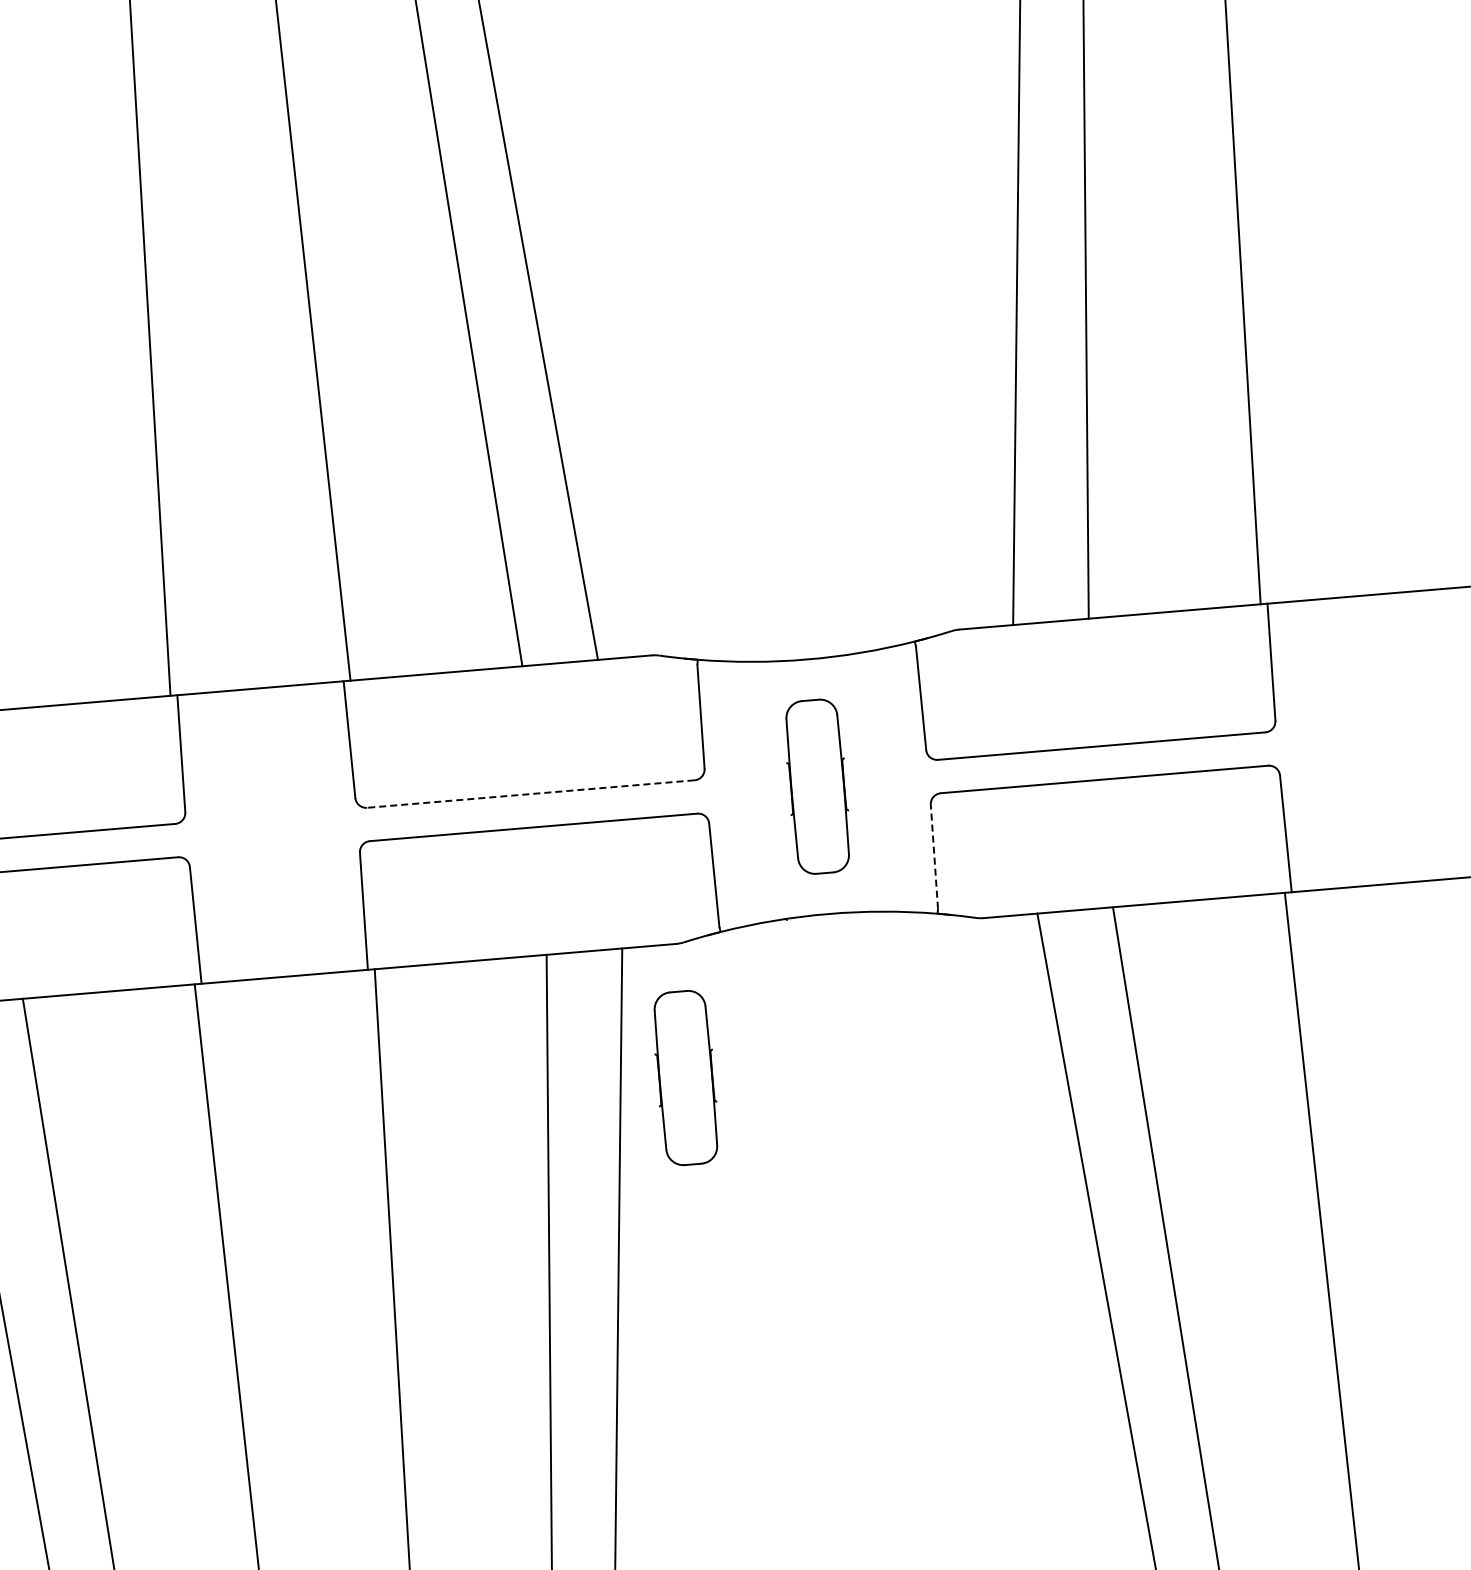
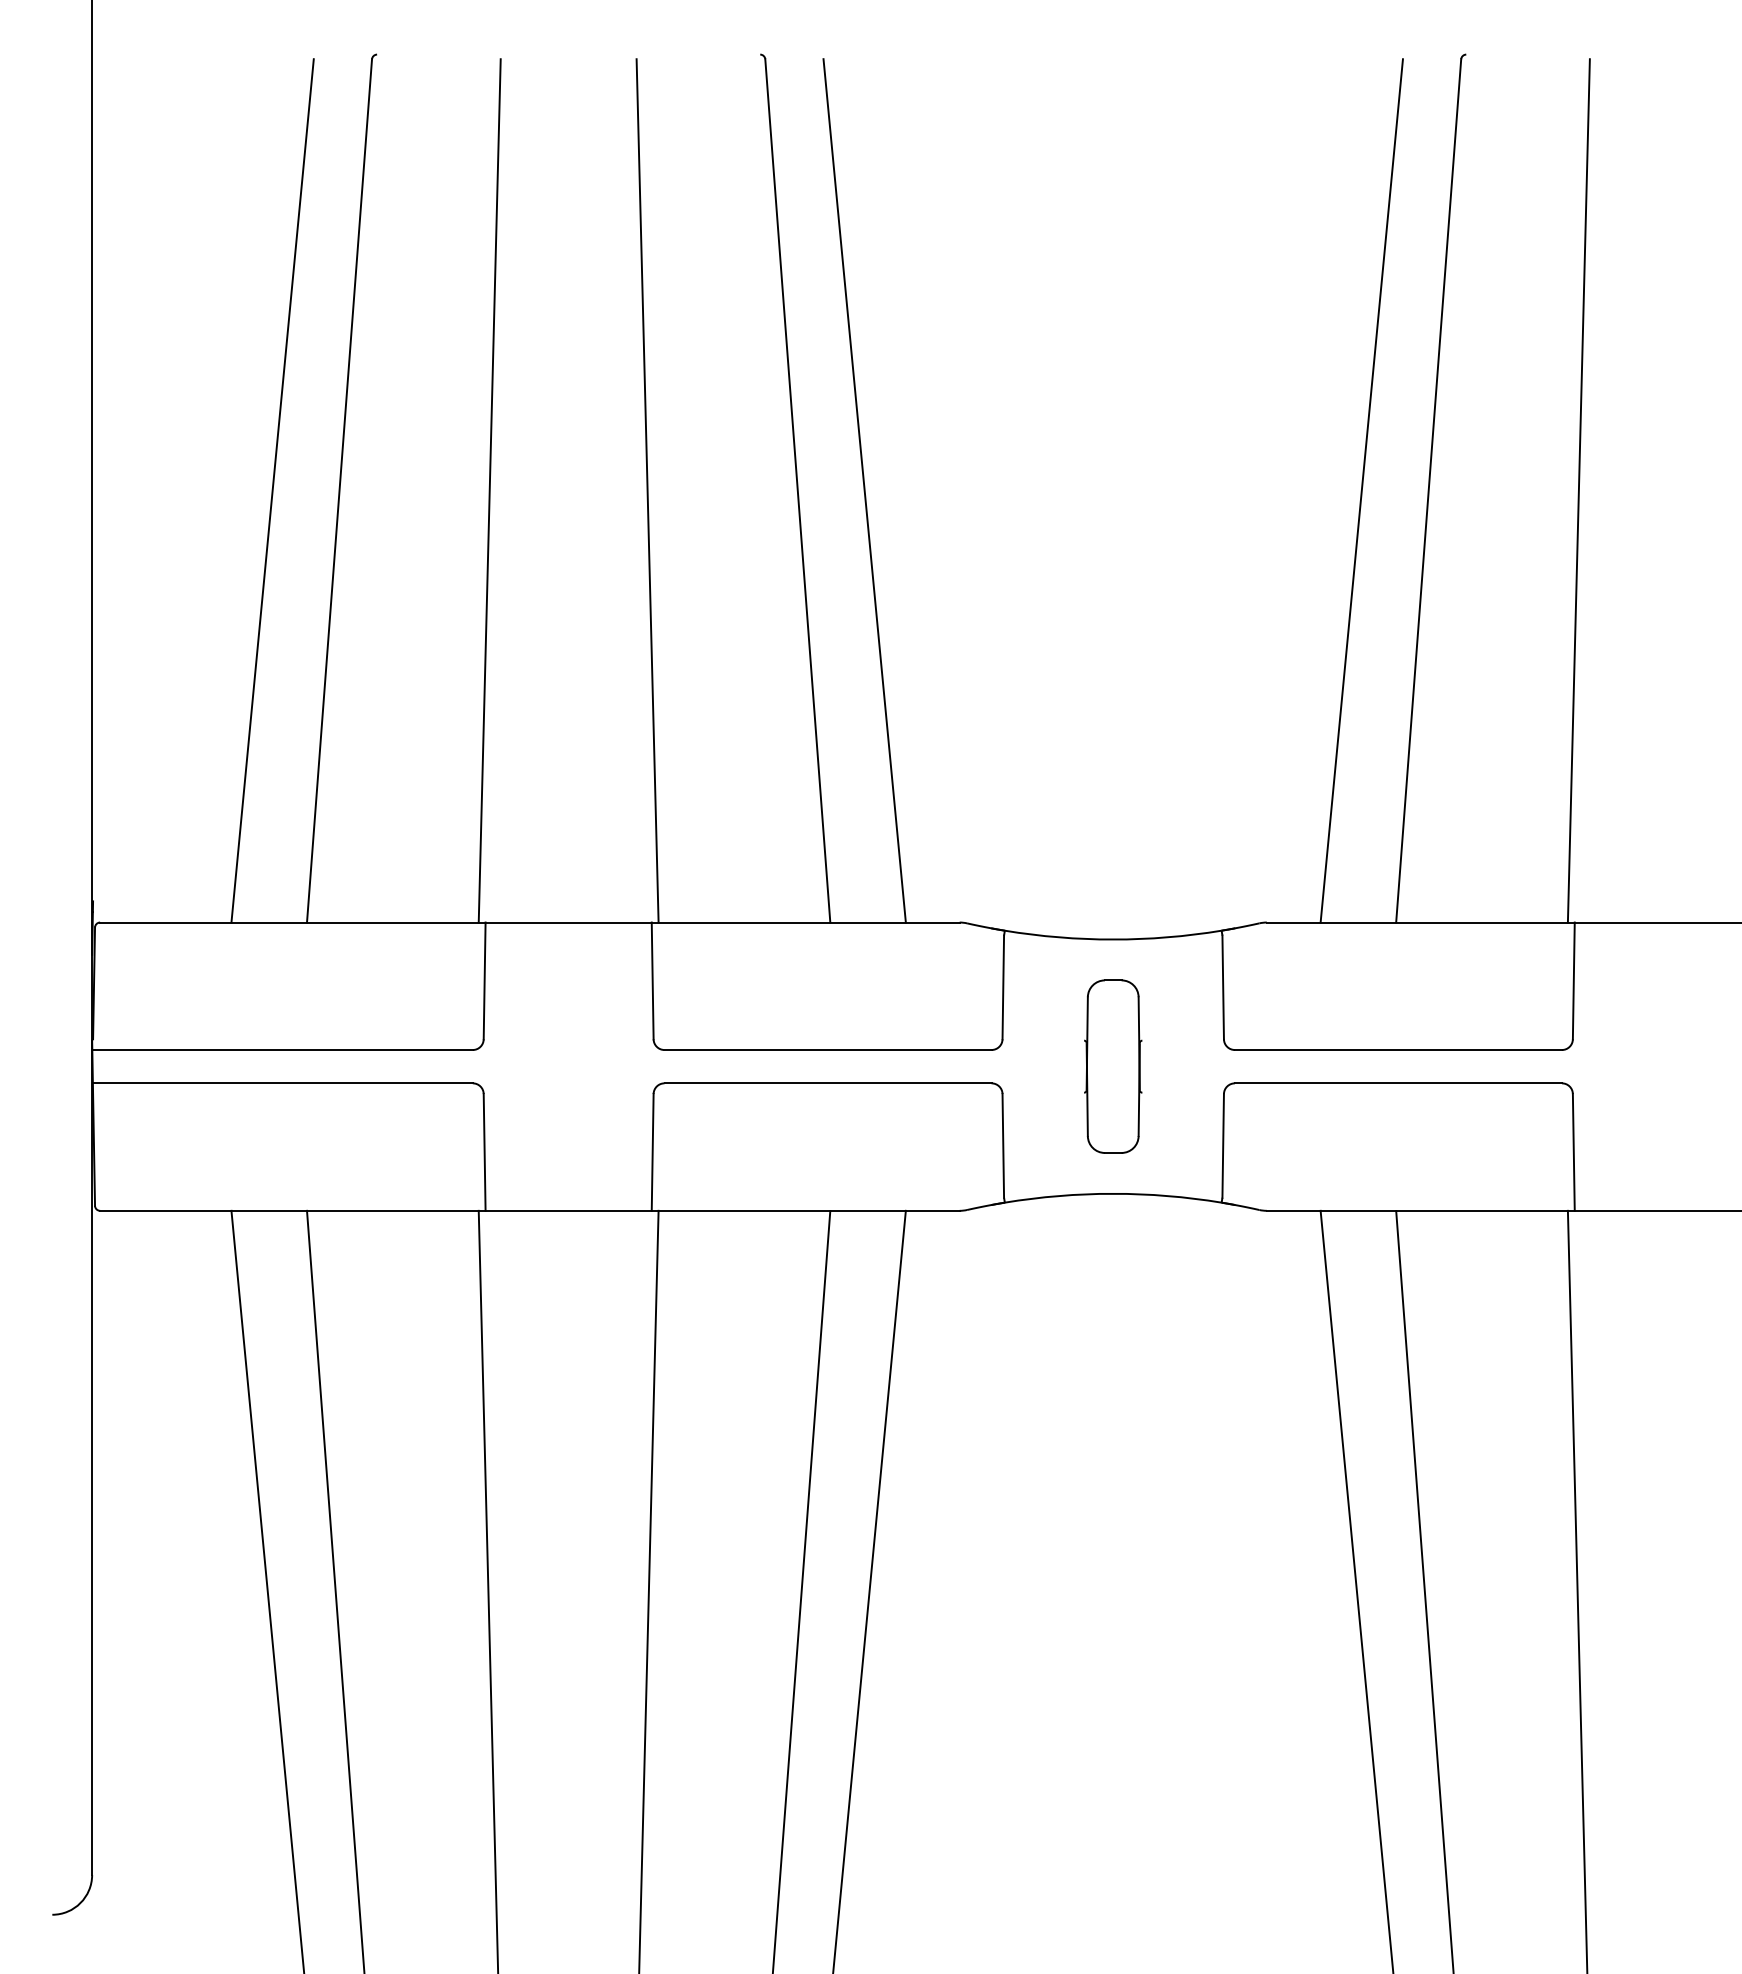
line: (530, 794) -> (827, 1050), dashed -> solid
line: (934, 856) -> (1223, 1145), dashed -> solid
part: (686, 1077) -> (958, 1344), removed

